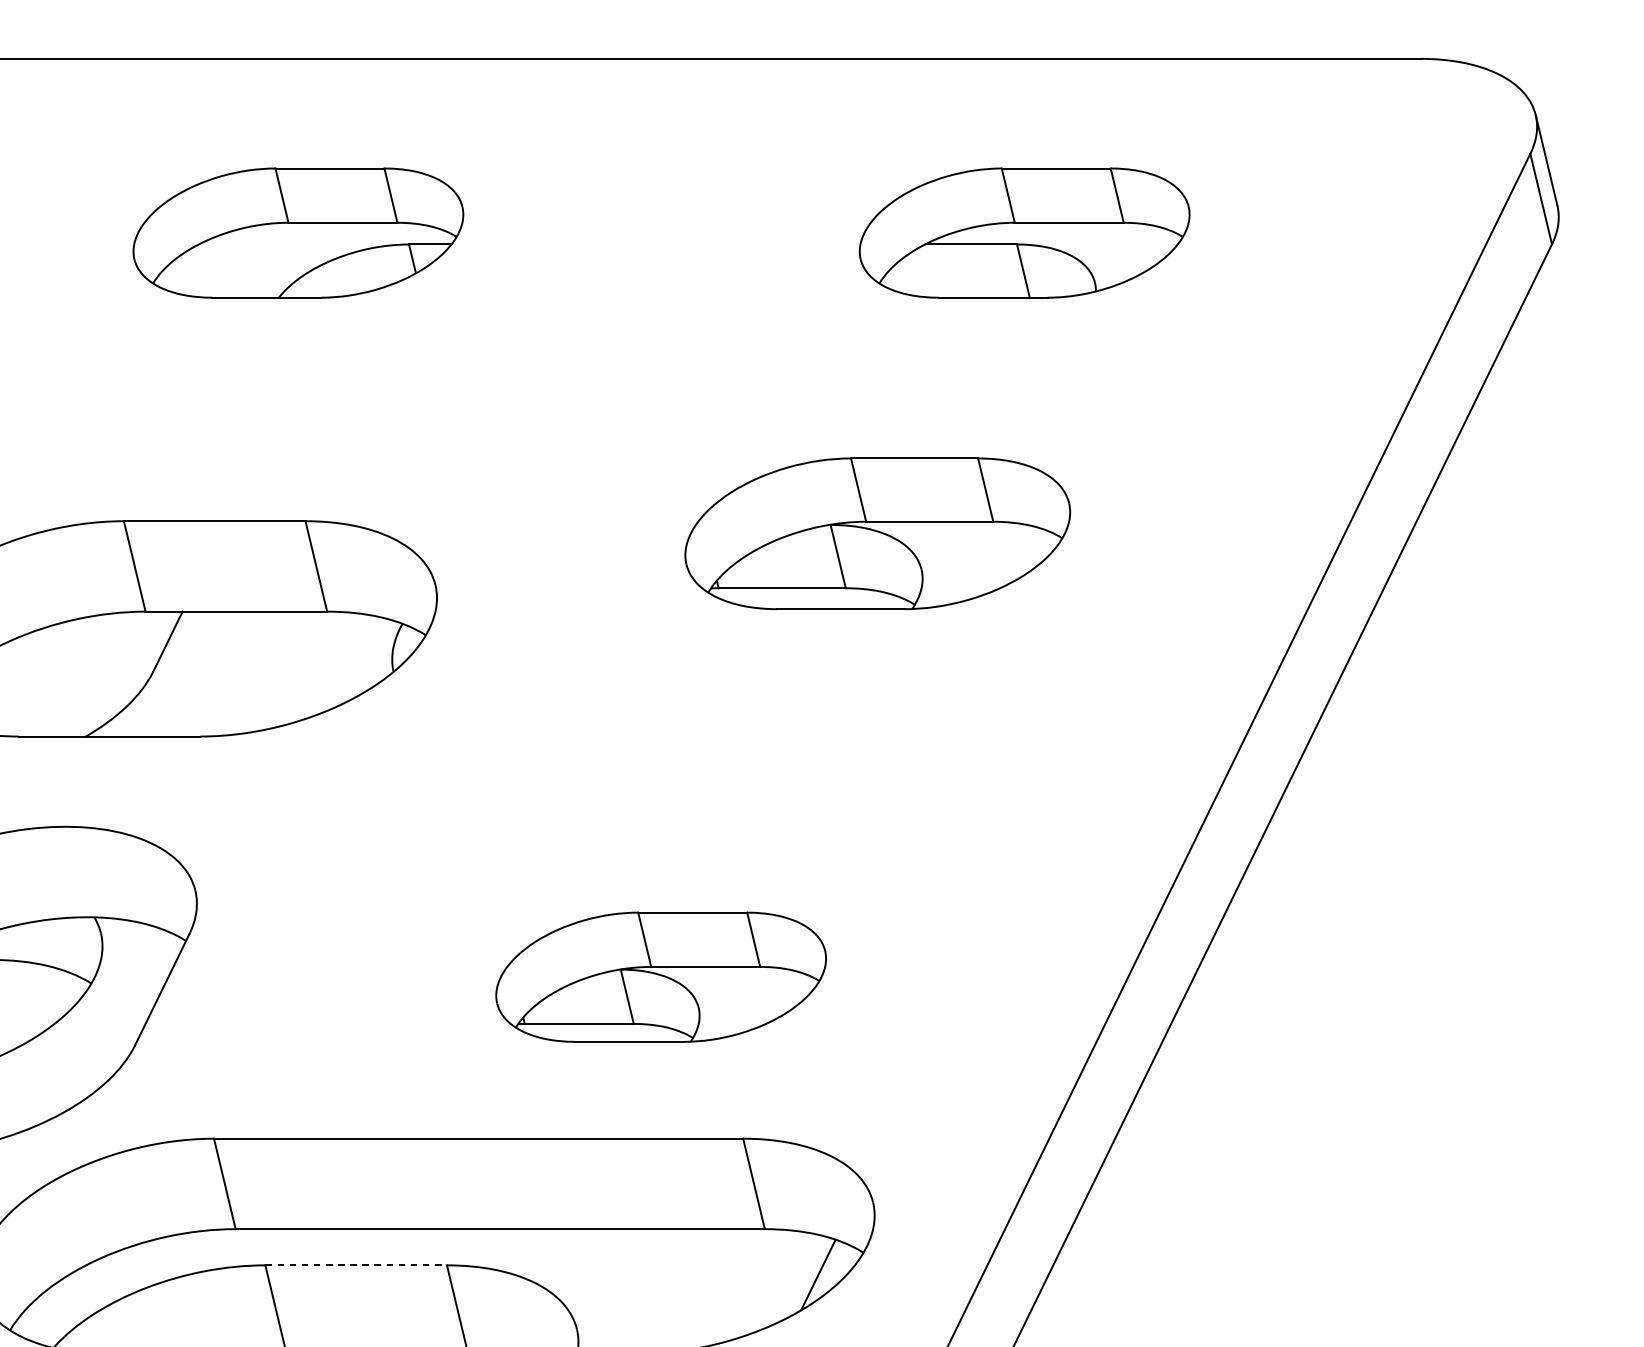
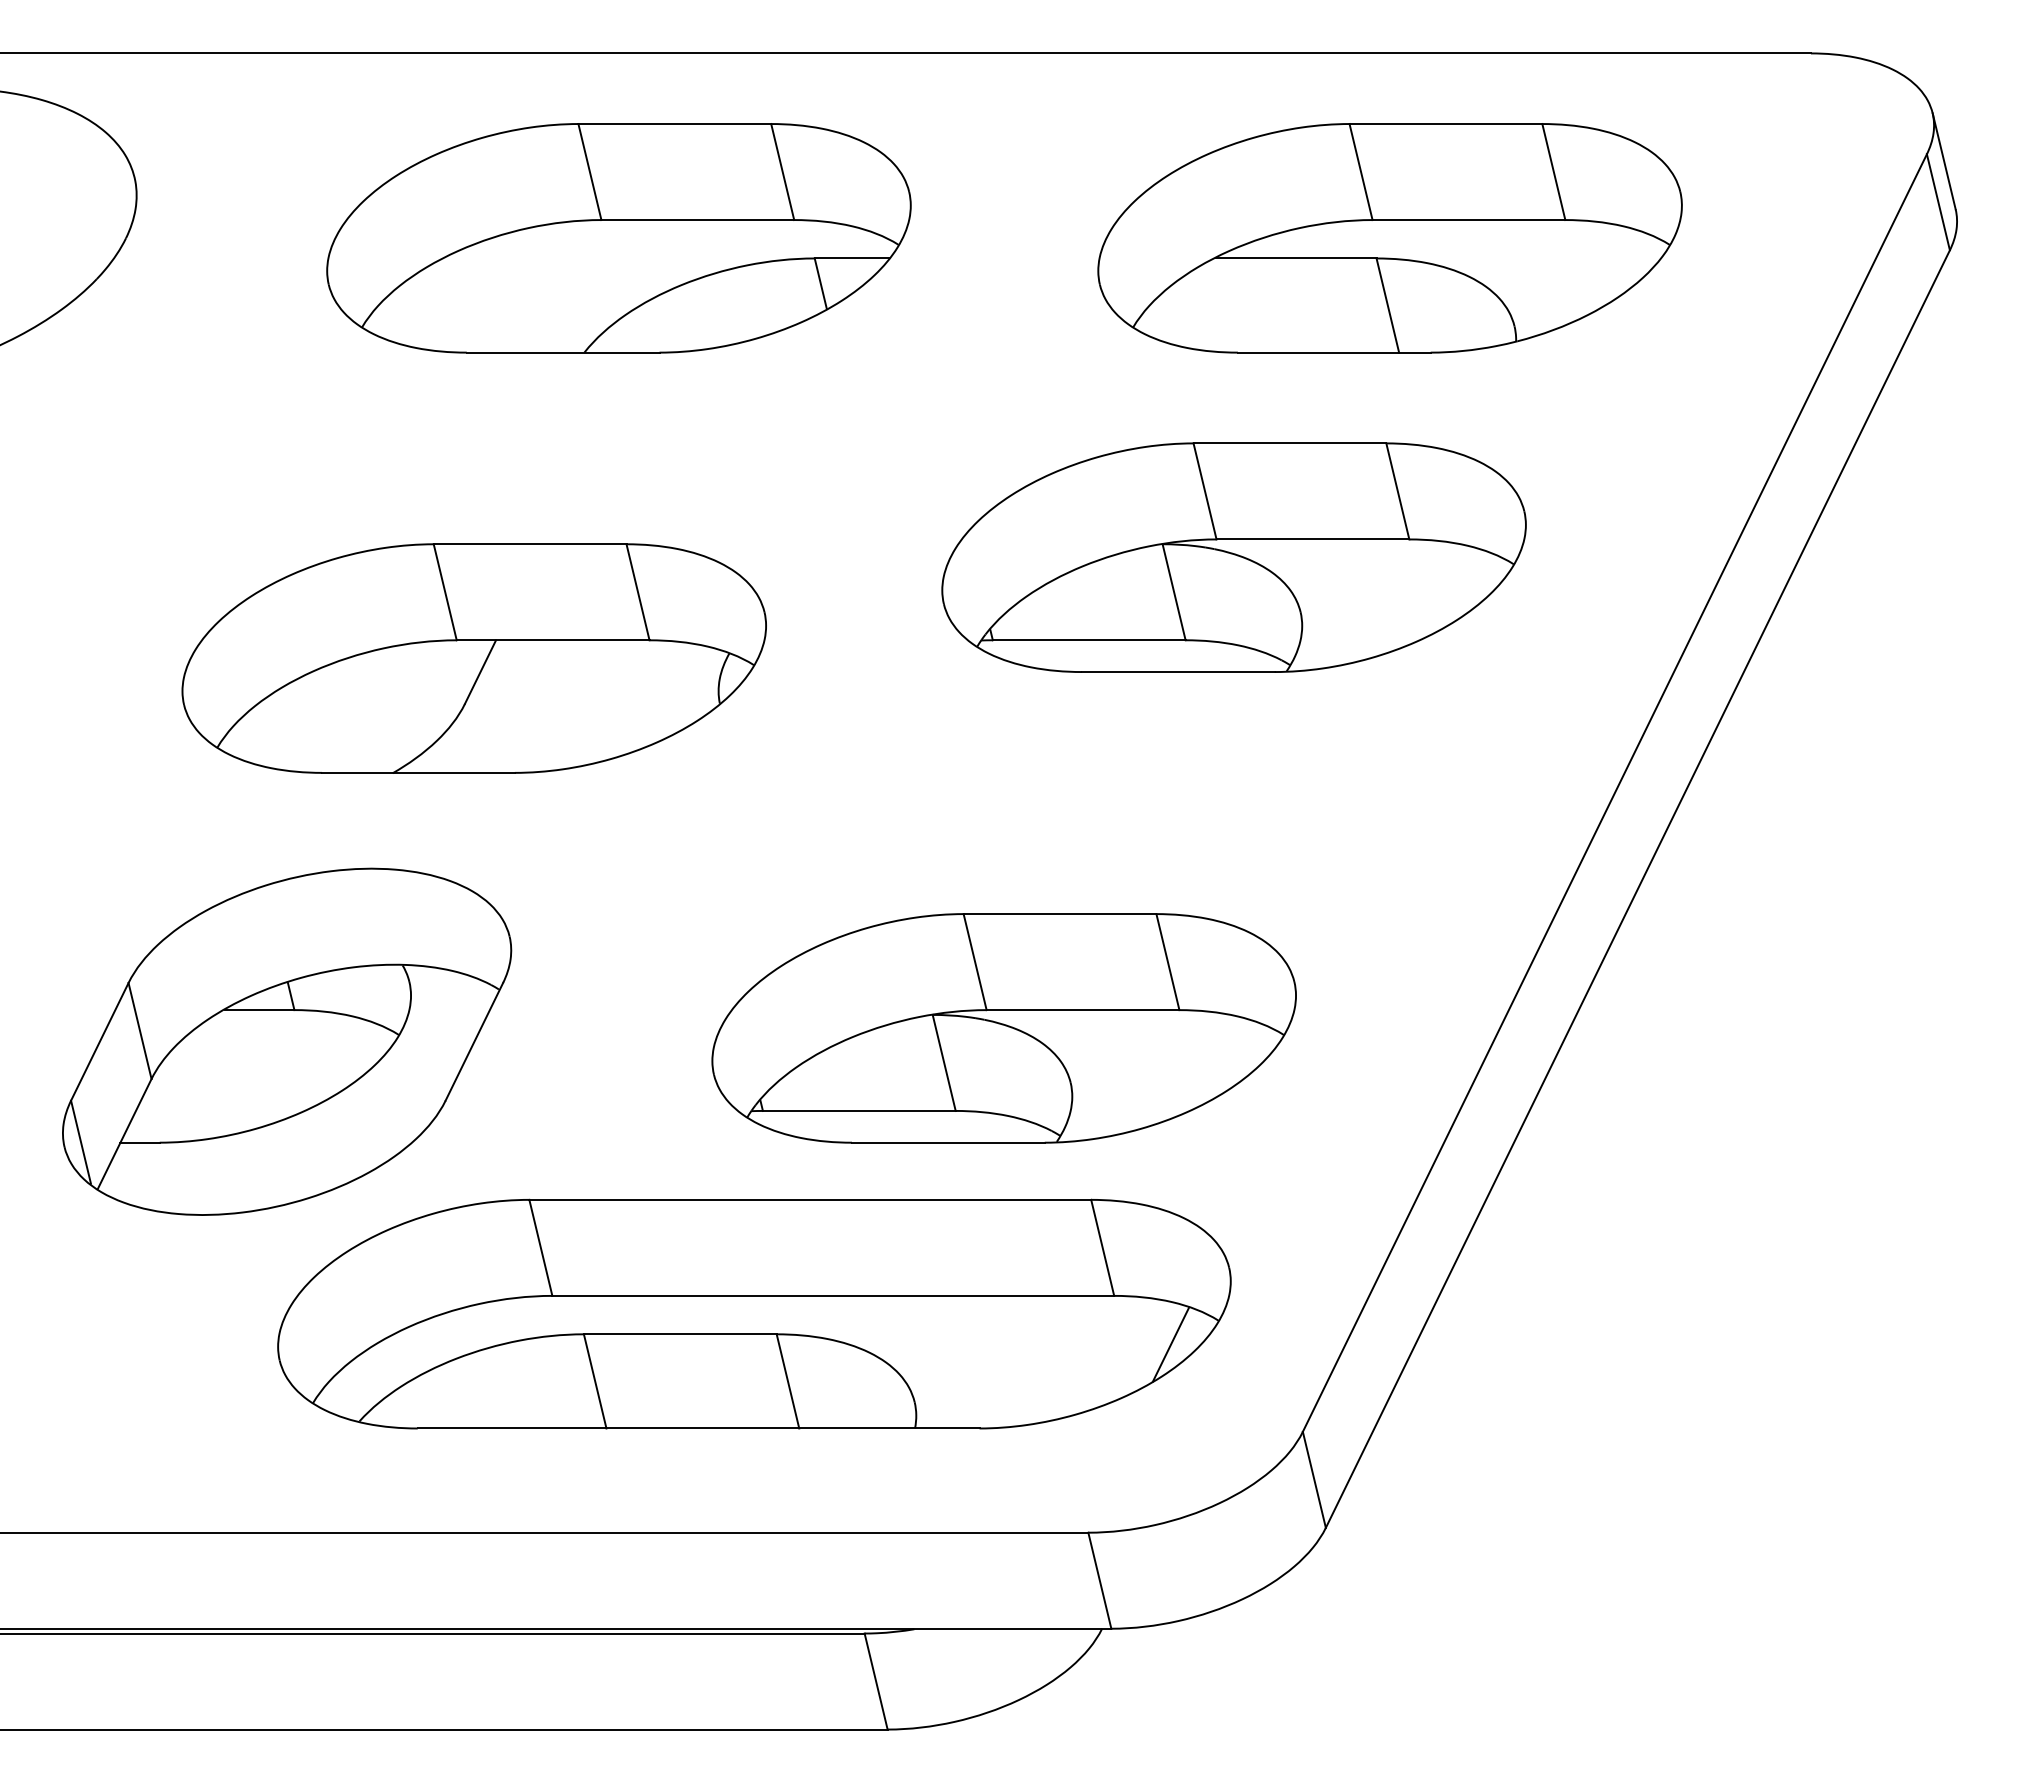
part: (297, 233) -> (618, 238), size x1.67
part: (1024, 233) -> (1389, 238), size x1.67
part: (877, 533) -> (1233, 557), size x1.43
part: (660, 977) -> (1003, 1028), size x1.67
line: (356, 1265) -> (680, 1334), dashed -> solid

